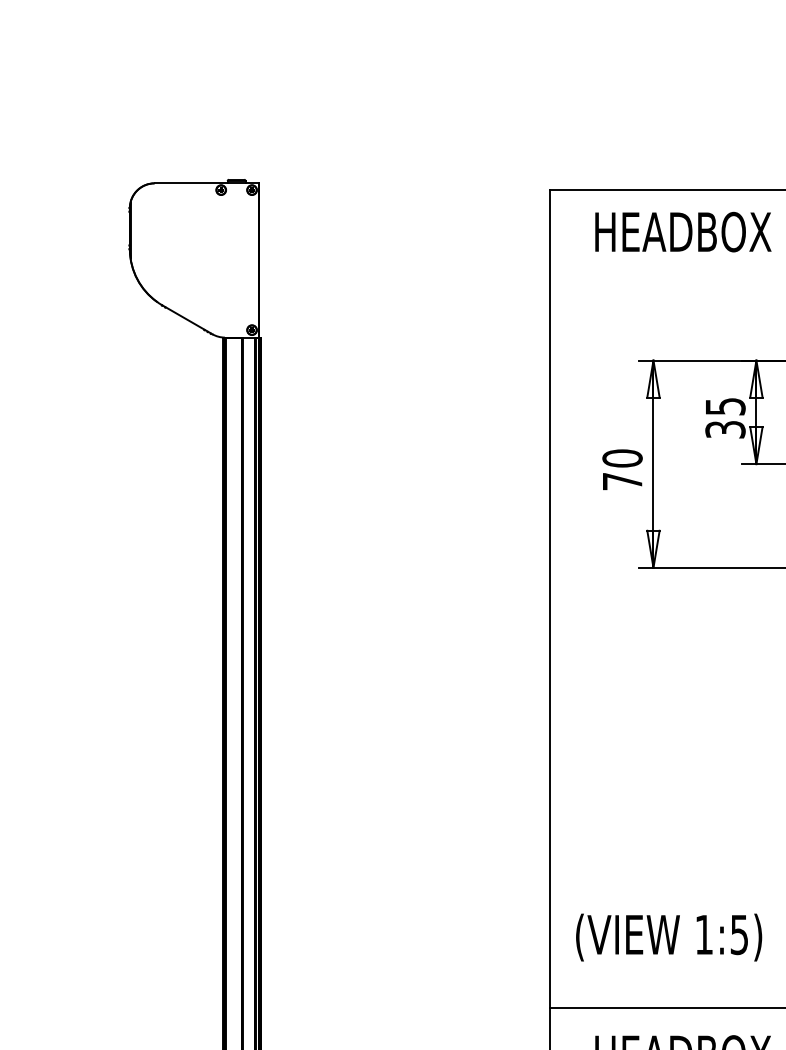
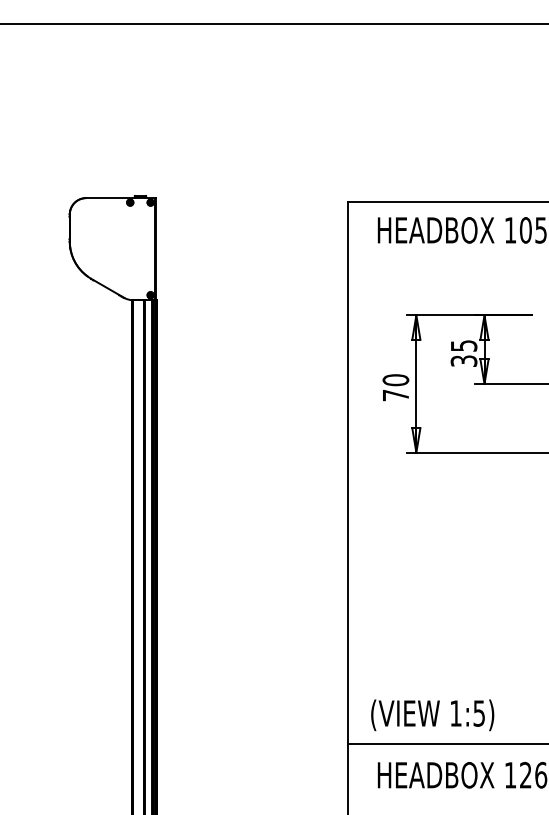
text: (668, 937) -> (432, 715), moved

